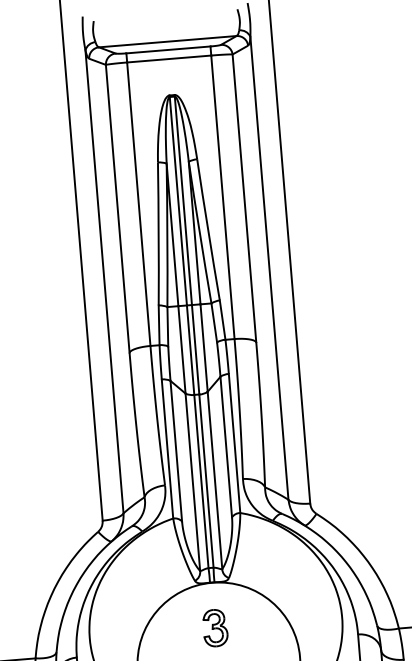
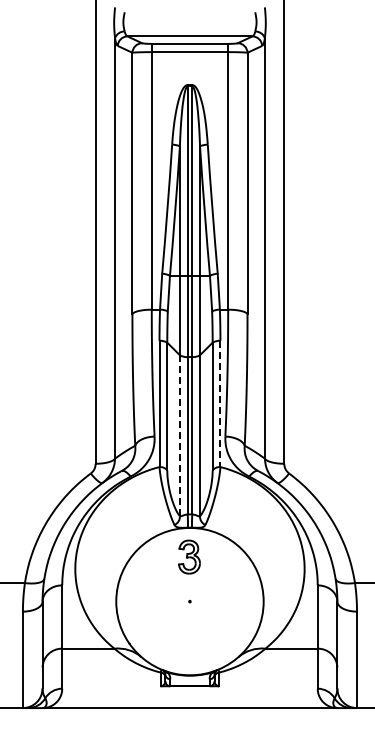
line: (234, 444) -> (220, 404), solid -> dashed
line: (192, 481) -> (179, 435), solid -> dashed
part: (215, 627) -> (189, 556), moved

